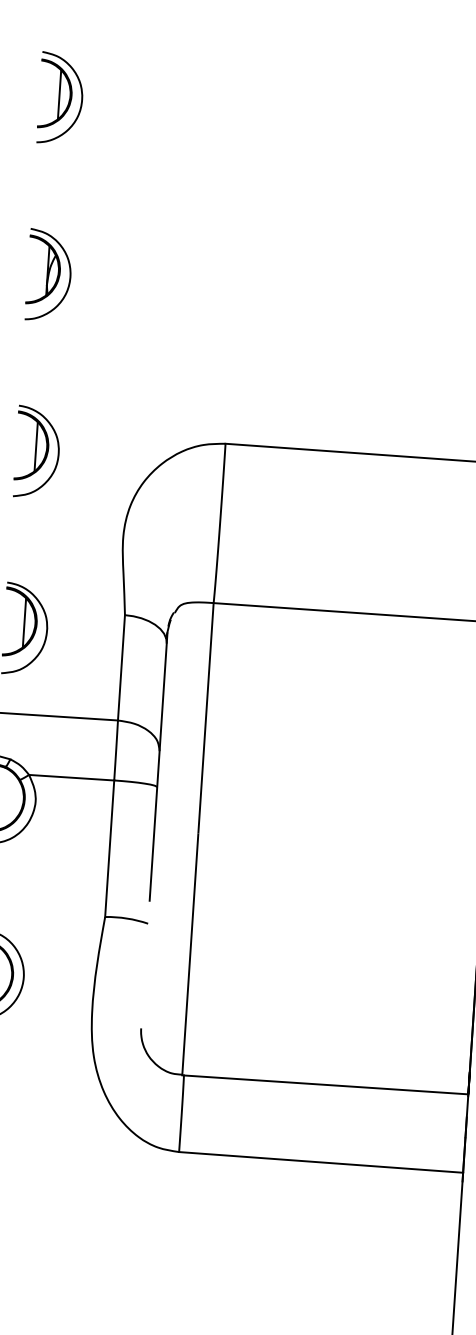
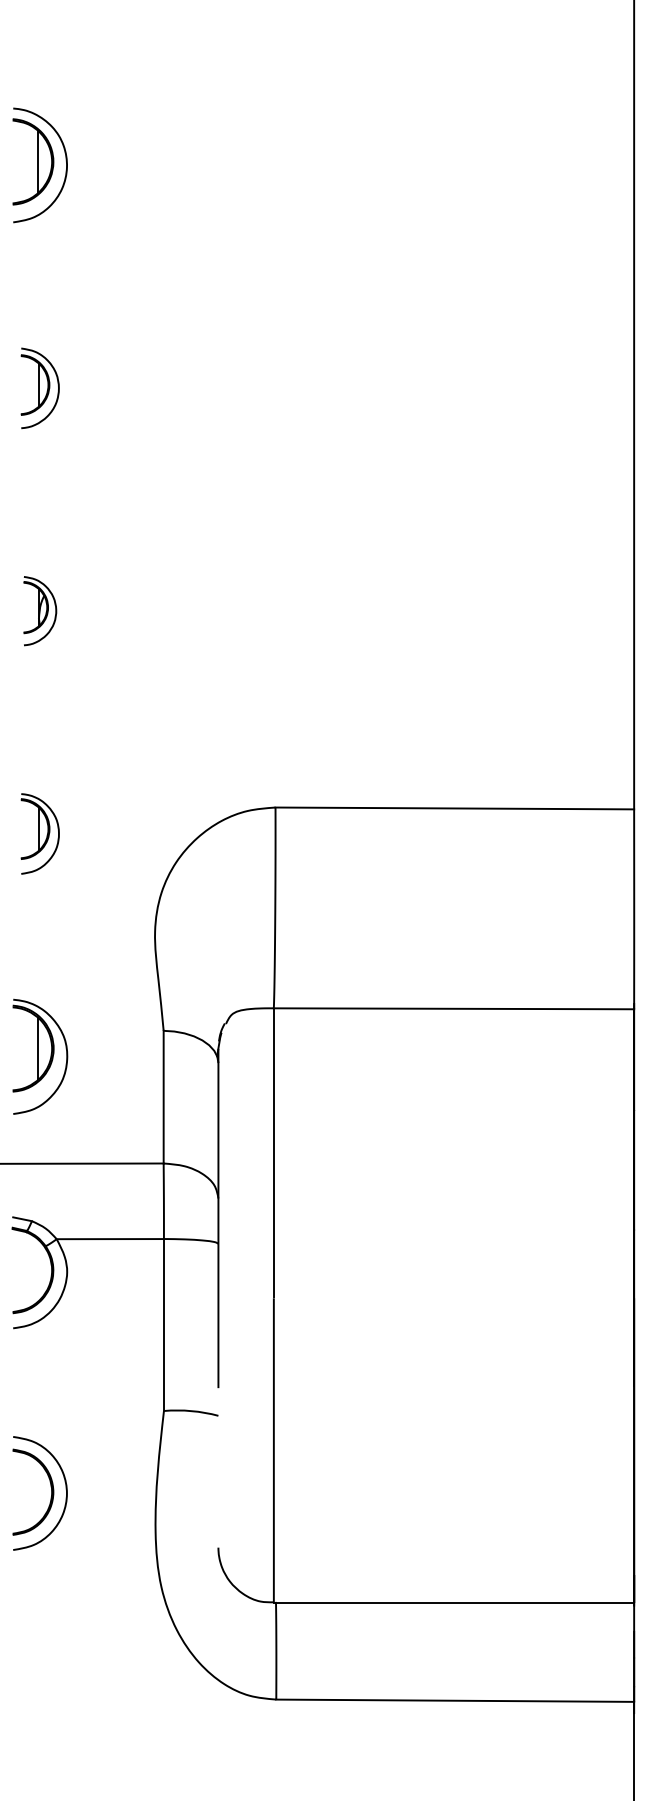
part: (60, 98) -> (39, 388), size x0.7
part: (48, 274) -> (39, 610), size x0.6
part: (36, 451) -> (39, 833), size x0.7

